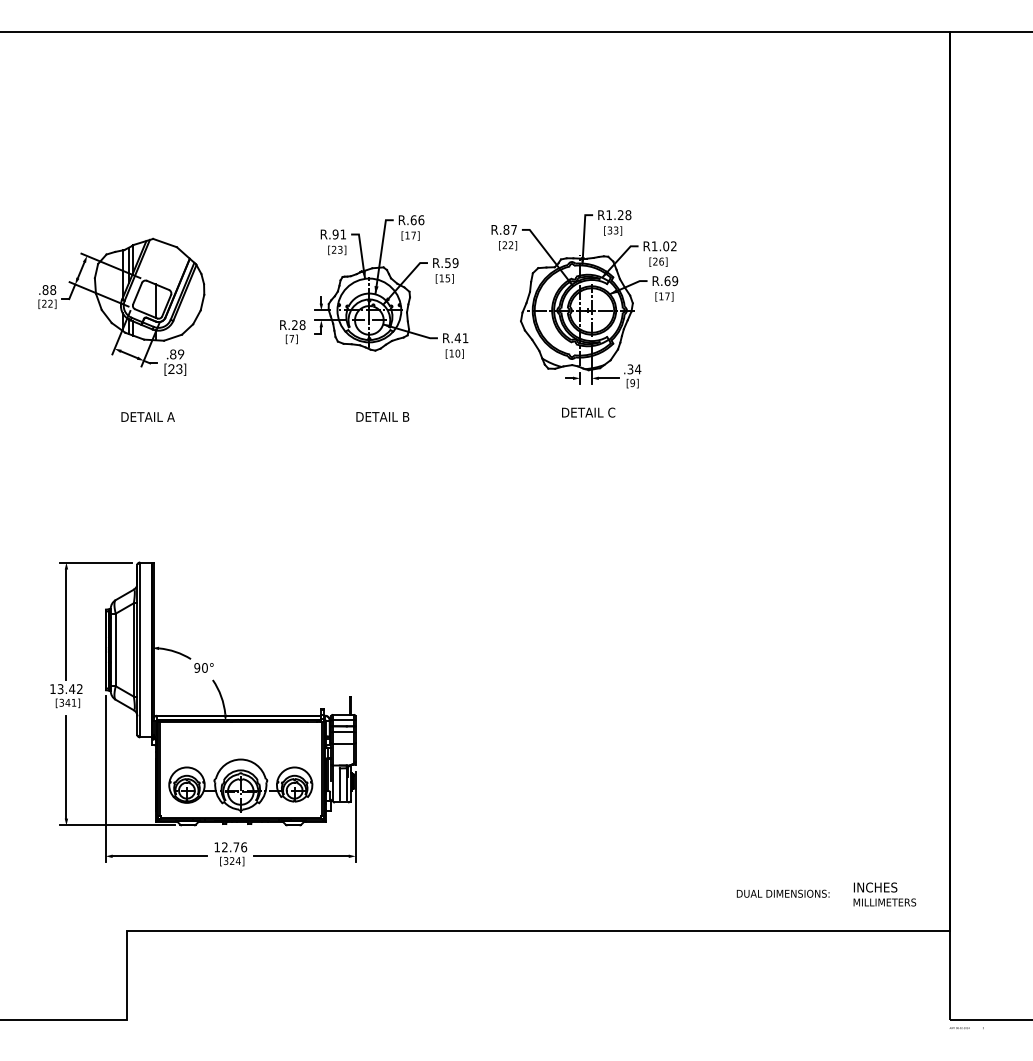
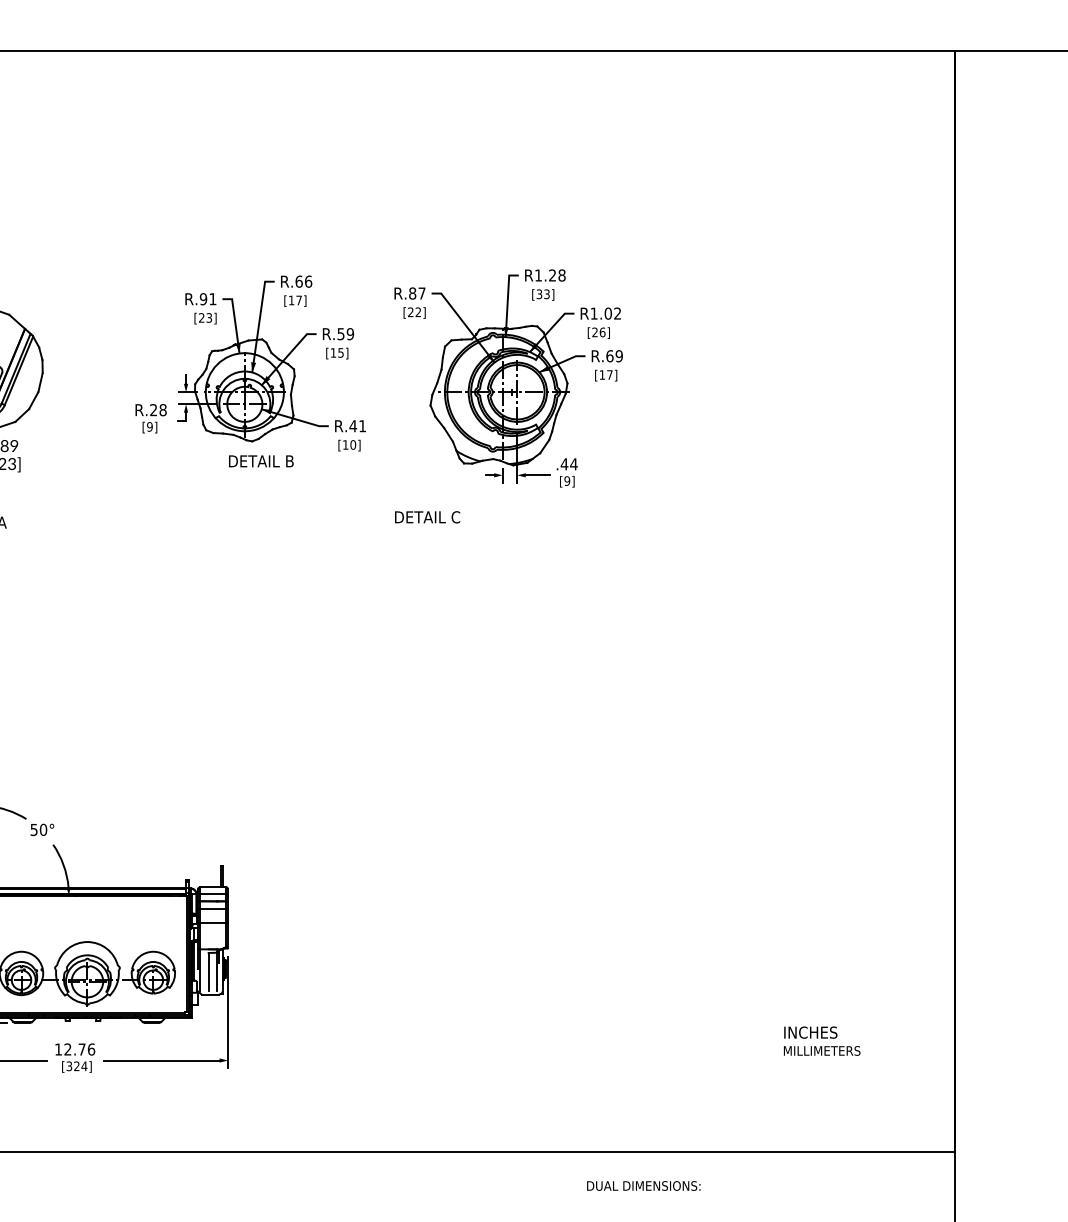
text: (291, 338) -> (149, 426), [7] -> [9]
text: (630, 369) -> (564, 464), .34 -> .44
text: (588, 412) -> (427, 517), moved
text: (382, 416) -> (260, 460), moved
text: (197, 667) -> (34, 829), 90° -> 50°
text: (782, 893) -> (642, 1185), moved
text: (884, 894) -> (821, 1041), moved

